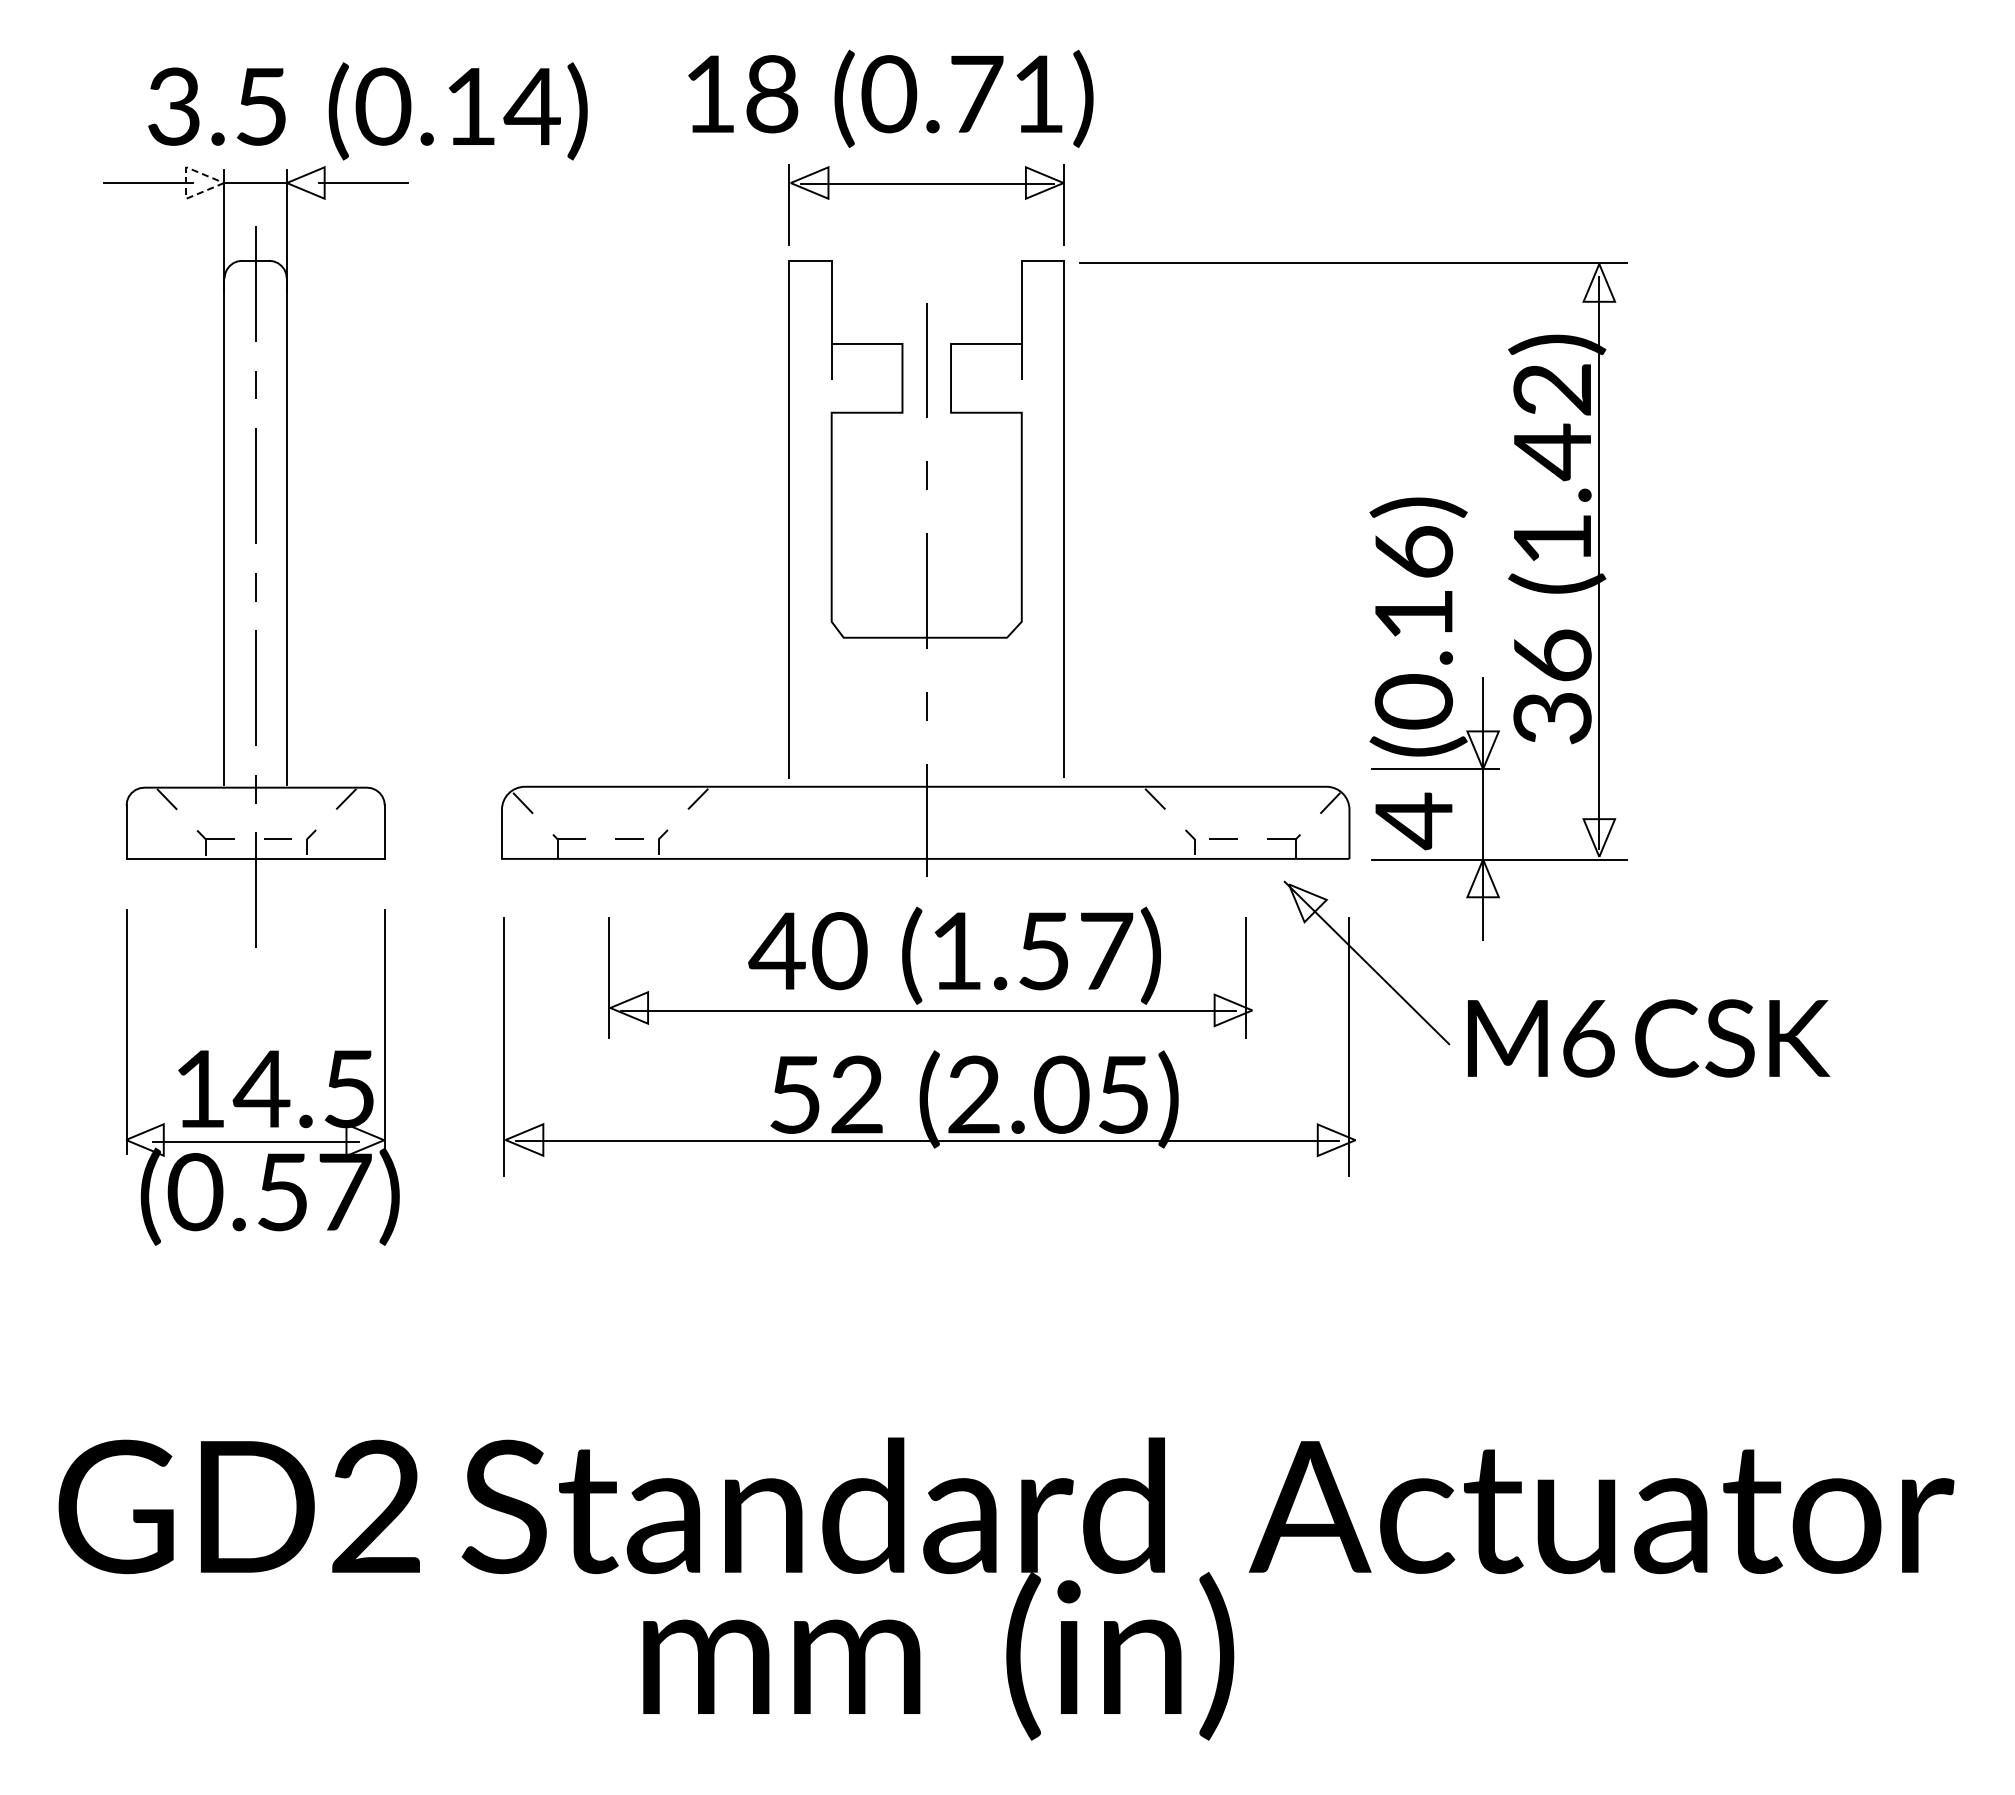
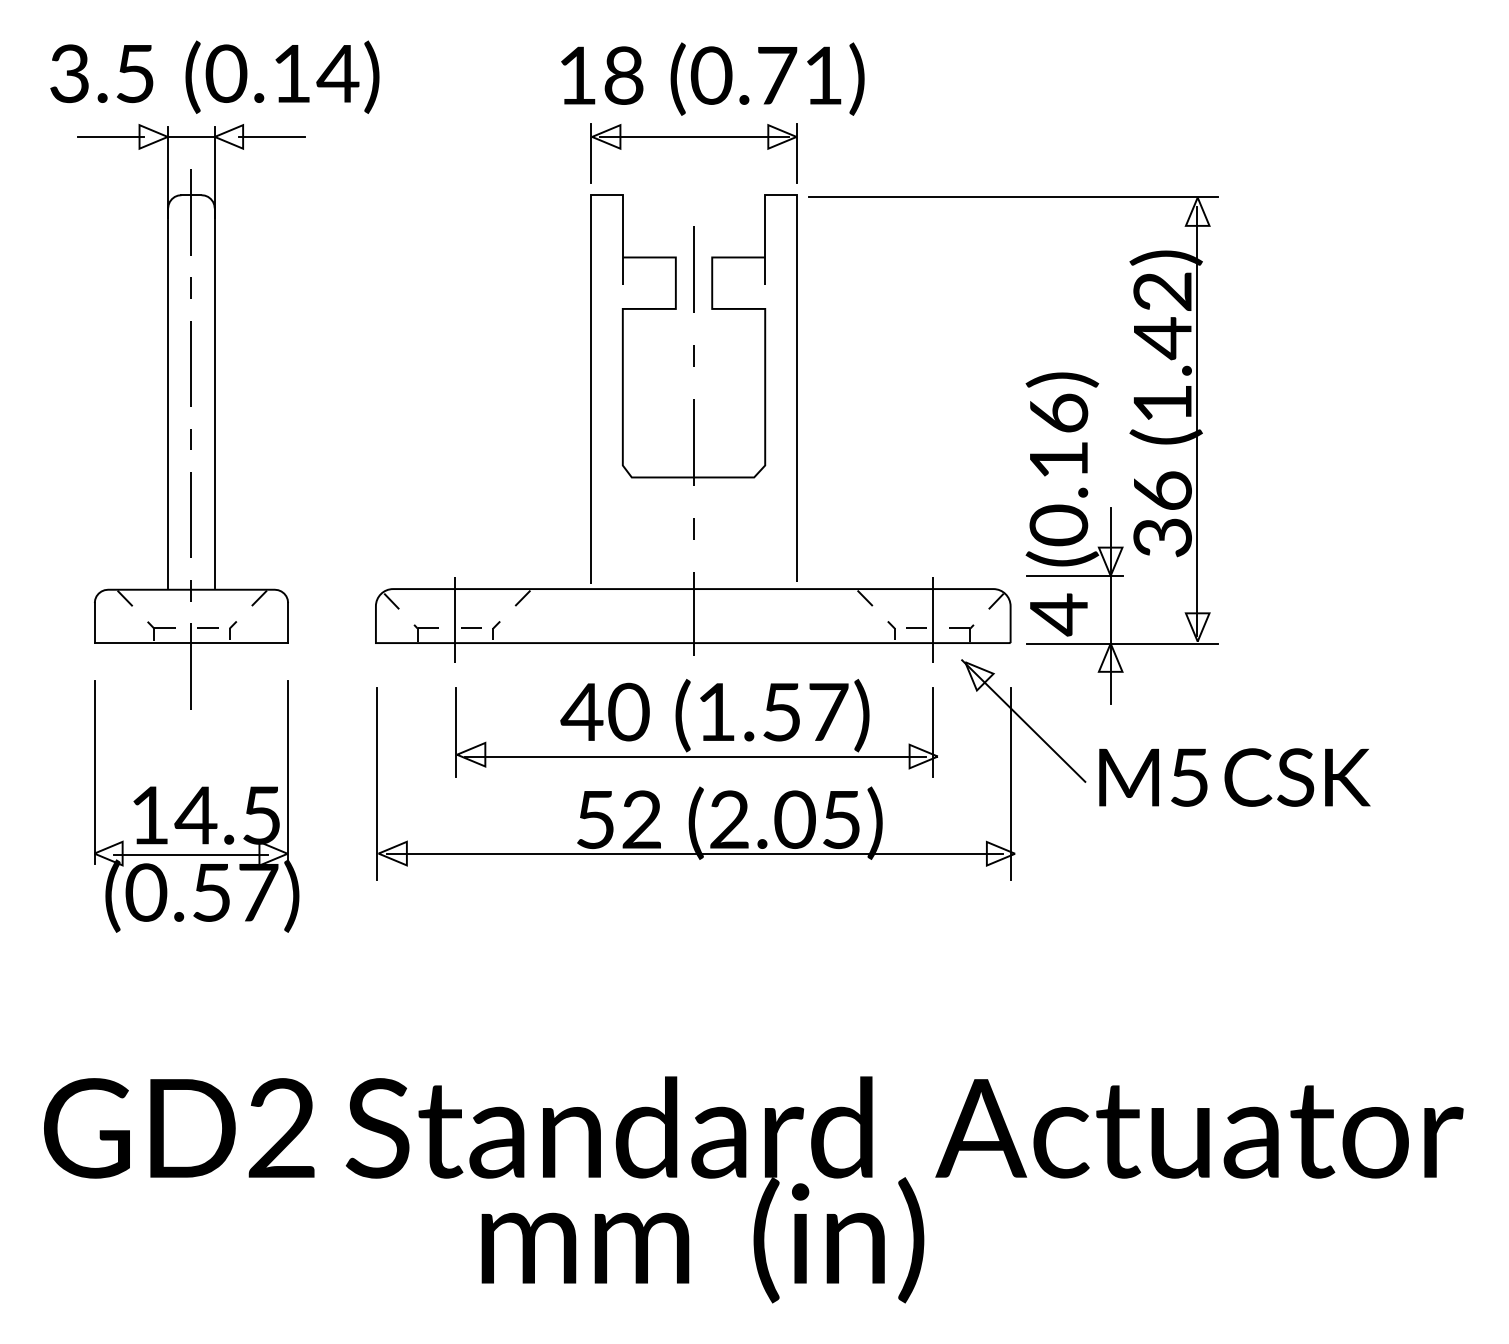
text: (890, 98) -> (712, 78), moved
text: (367, 111) -> (214, 77), moved
line: (186, 183) -> (139, 137), dashed -> solid
line: (608, 830) -> (455, 621), added
line: (1245, 830) -> (932, 621), added
text: (1588, 1038) -> (1189, 777), M6 -> M5

